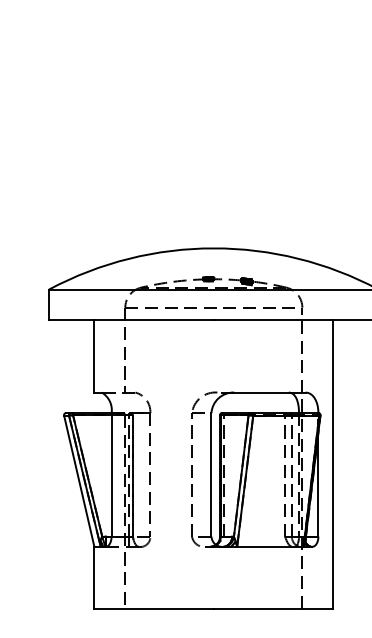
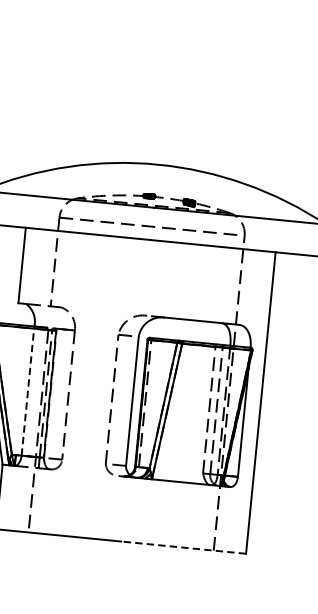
line: (111, 474) -> (27, 390), solid -> dashed
line: (273, 608) -> (183, 547), solid -> dashed

